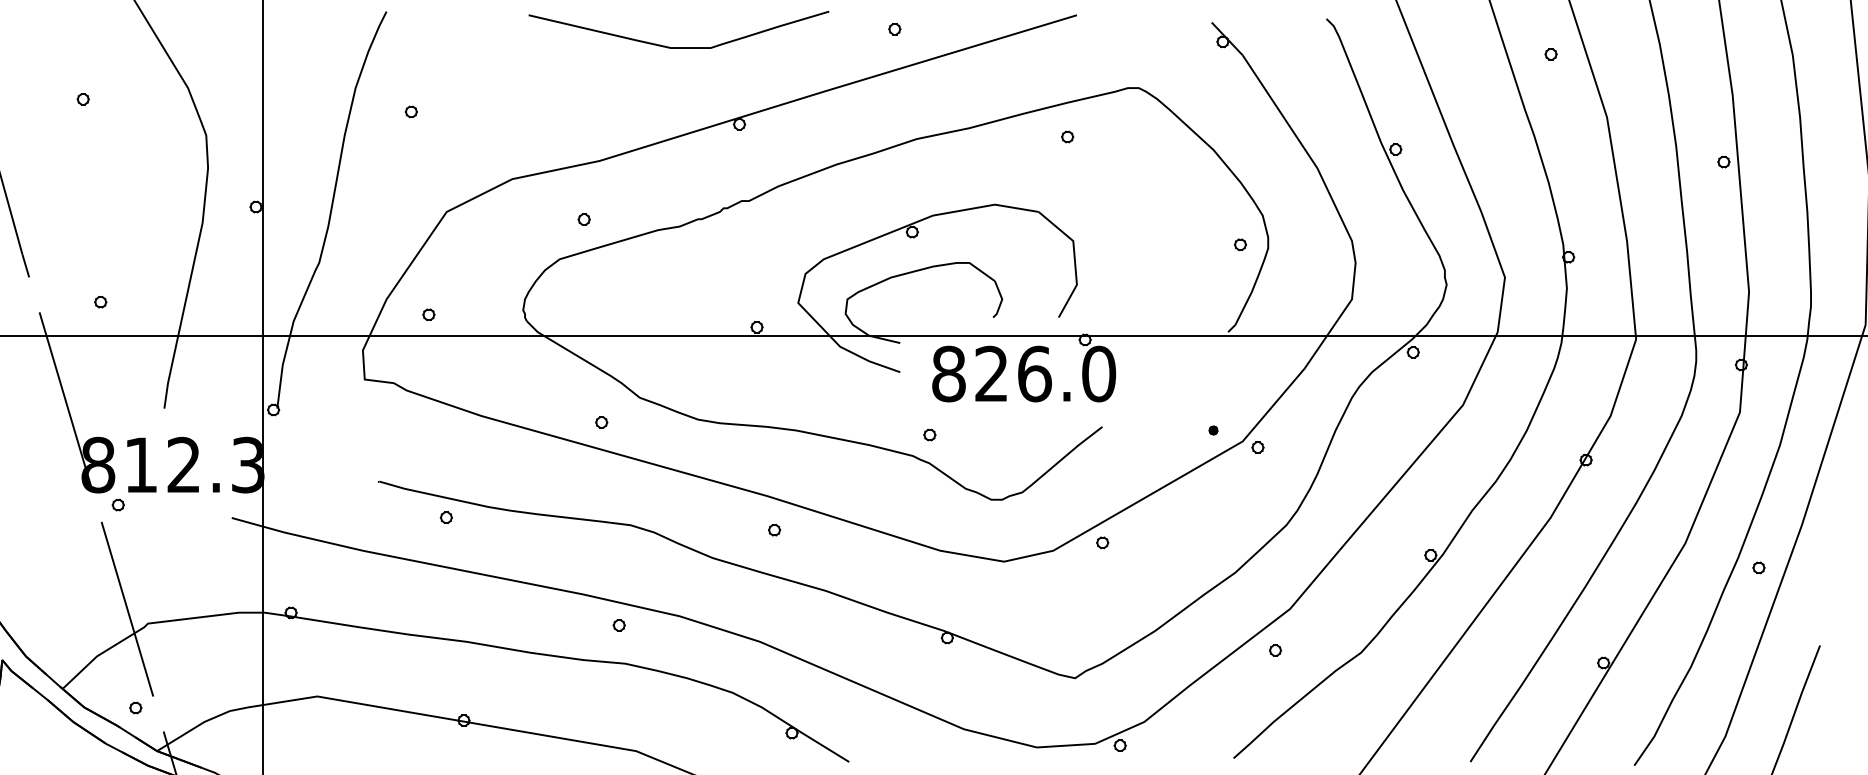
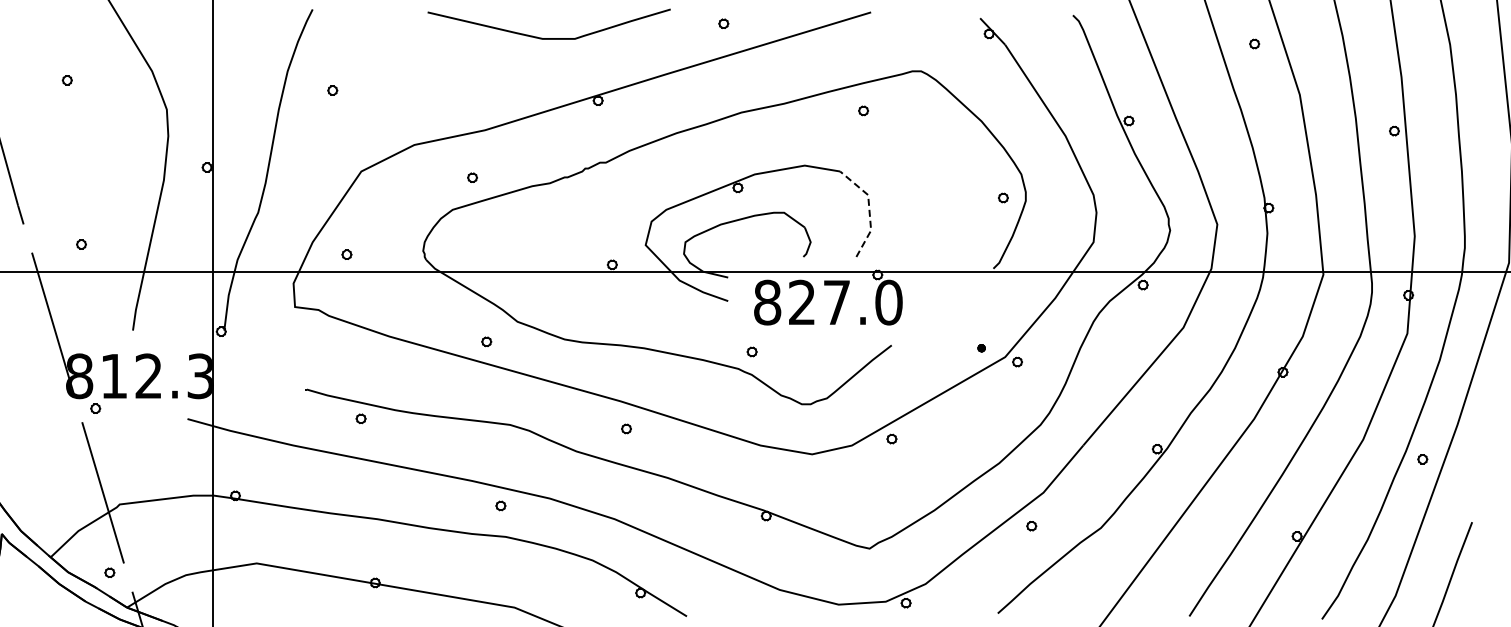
line: (1074, 258) -> (869, 209), solid -> dashed
text: (1034, 373) -> (836, 302), 826.0 -> 827.0

